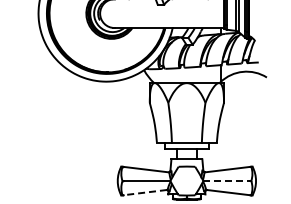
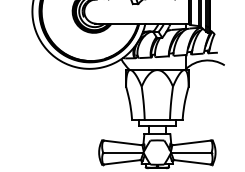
line: (227, 181) -> (191, 152), dashed -> solid
line: (145, 192) -> (122, 162), dashed -> solid

